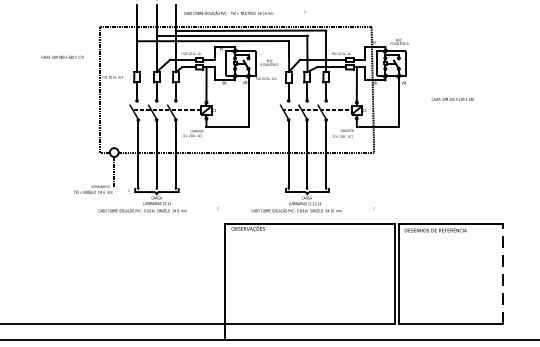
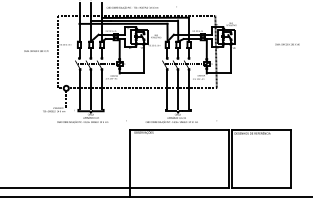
text: (62, 56) -> (36, 50), moved
text: (452, 99) -> (287, 44), moved
line: (503, 273) -> (291, 158), dashed -> solid

